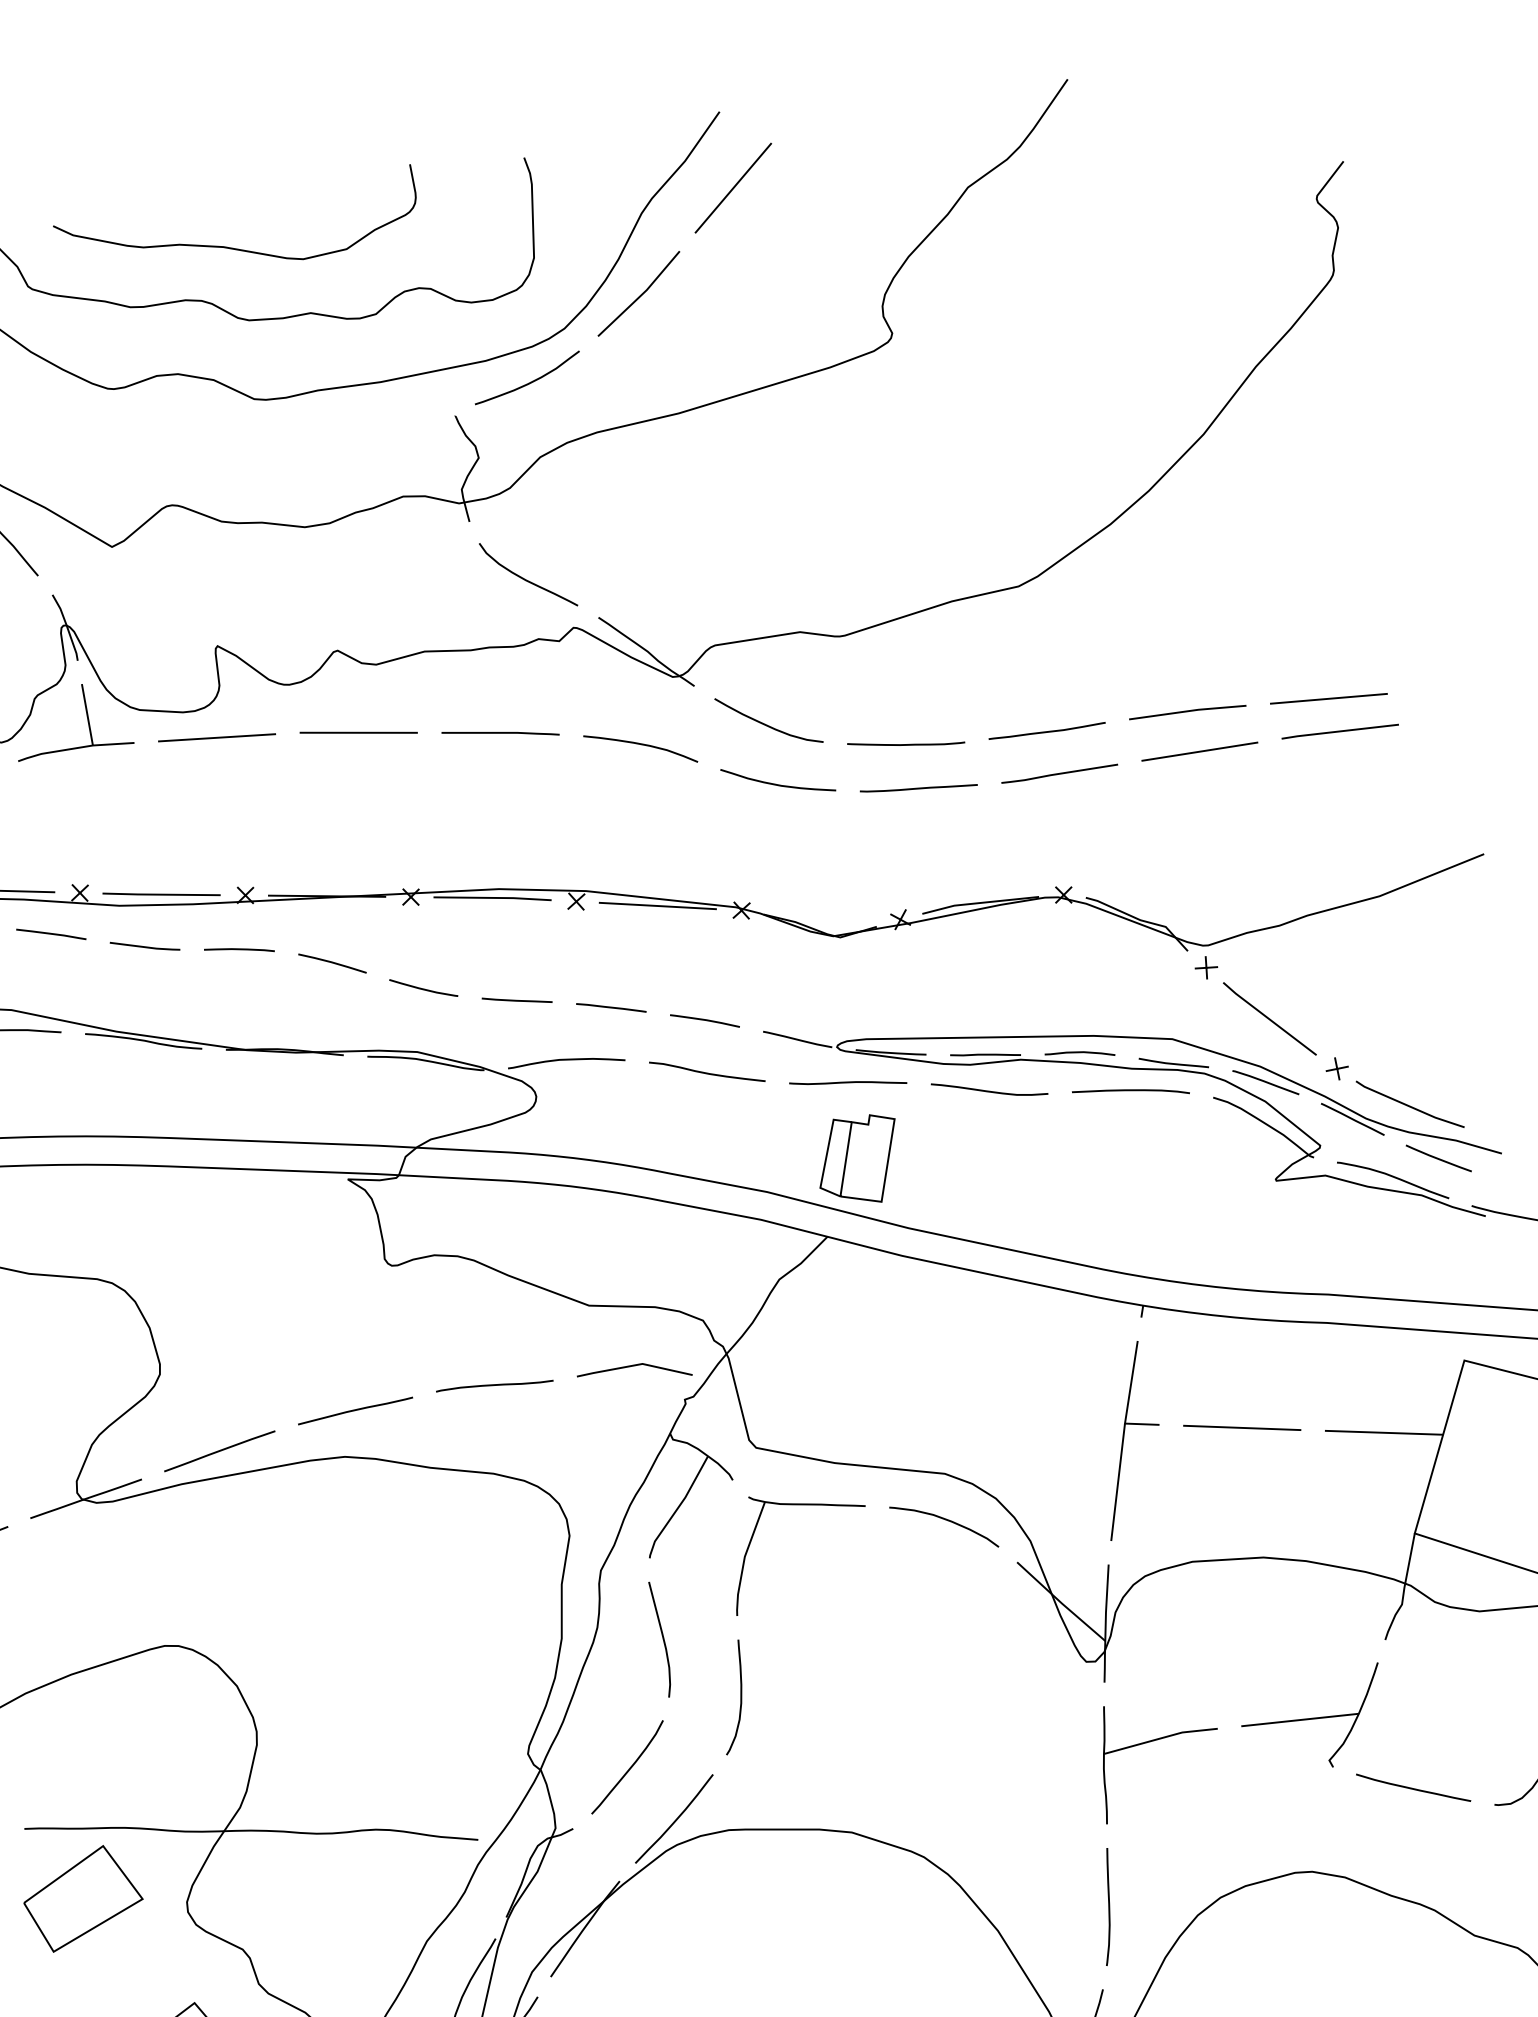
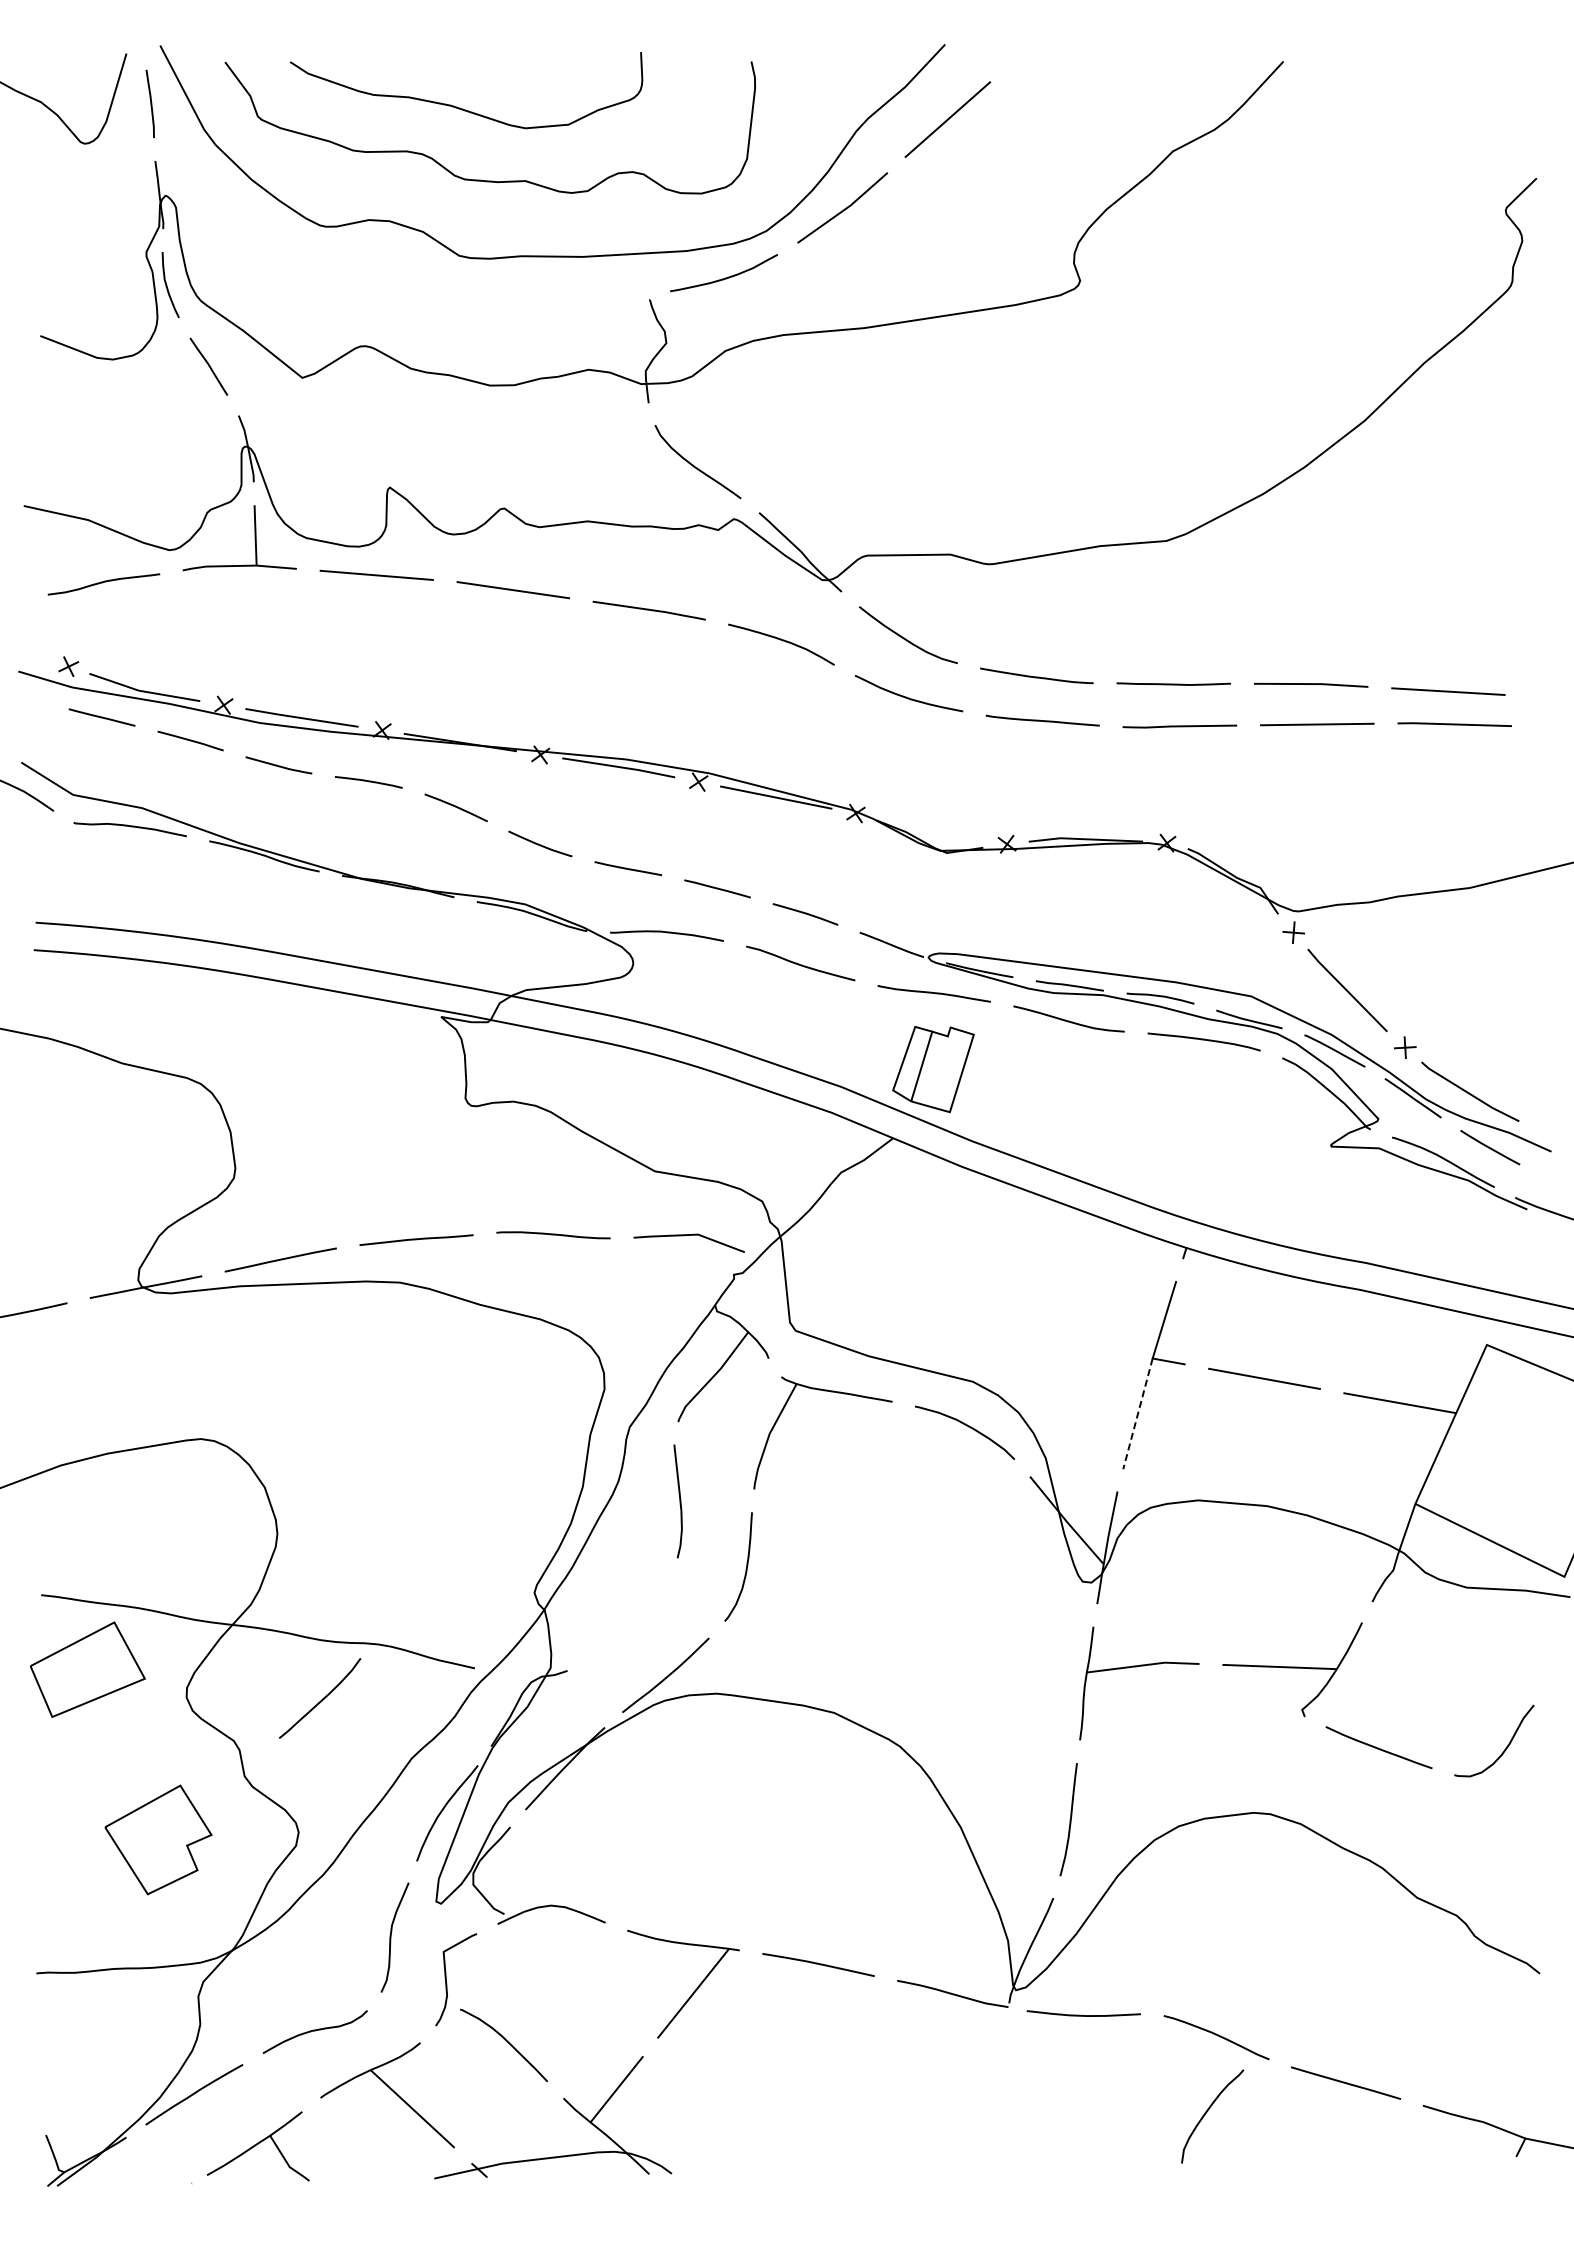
line: (1117, 1483) -> (1137, 1414), solid -> dashed
curve: (629, 1768) -> (321, 1699), moved

